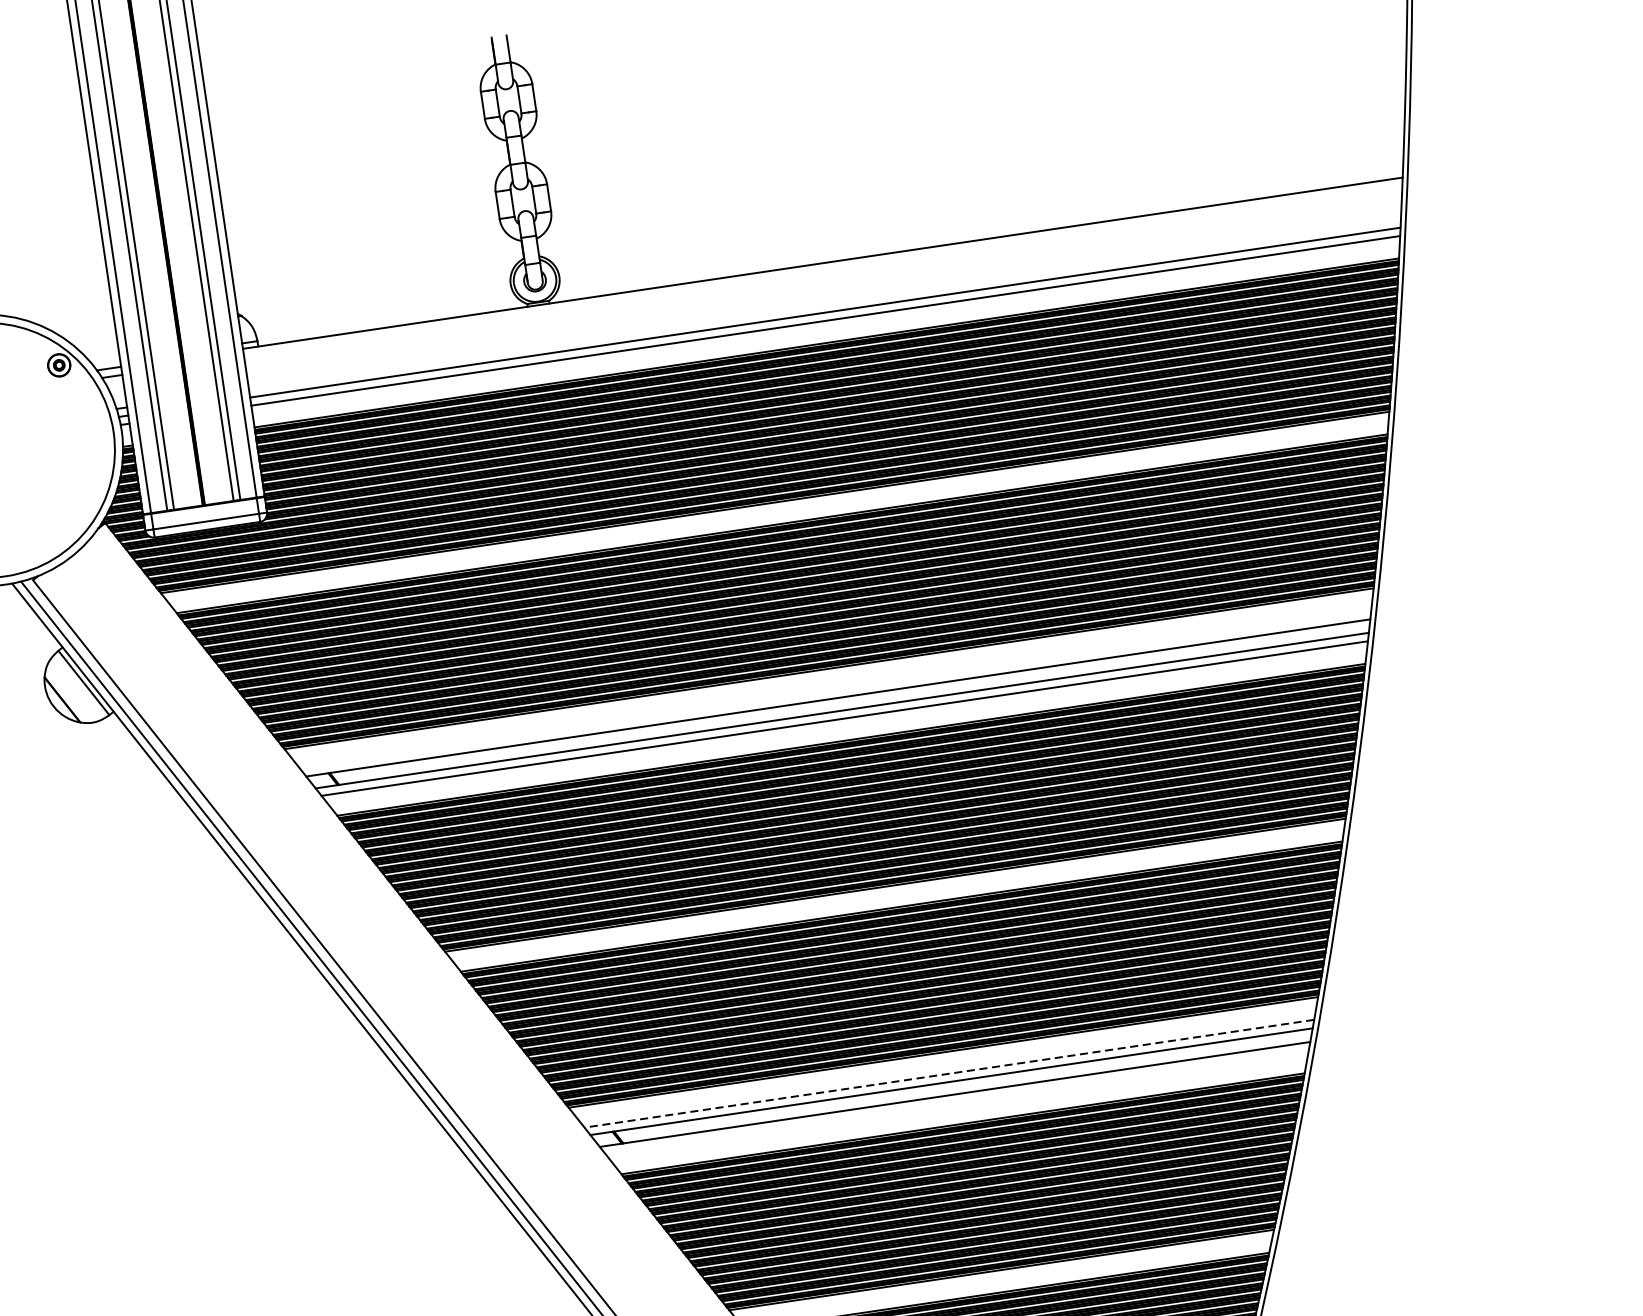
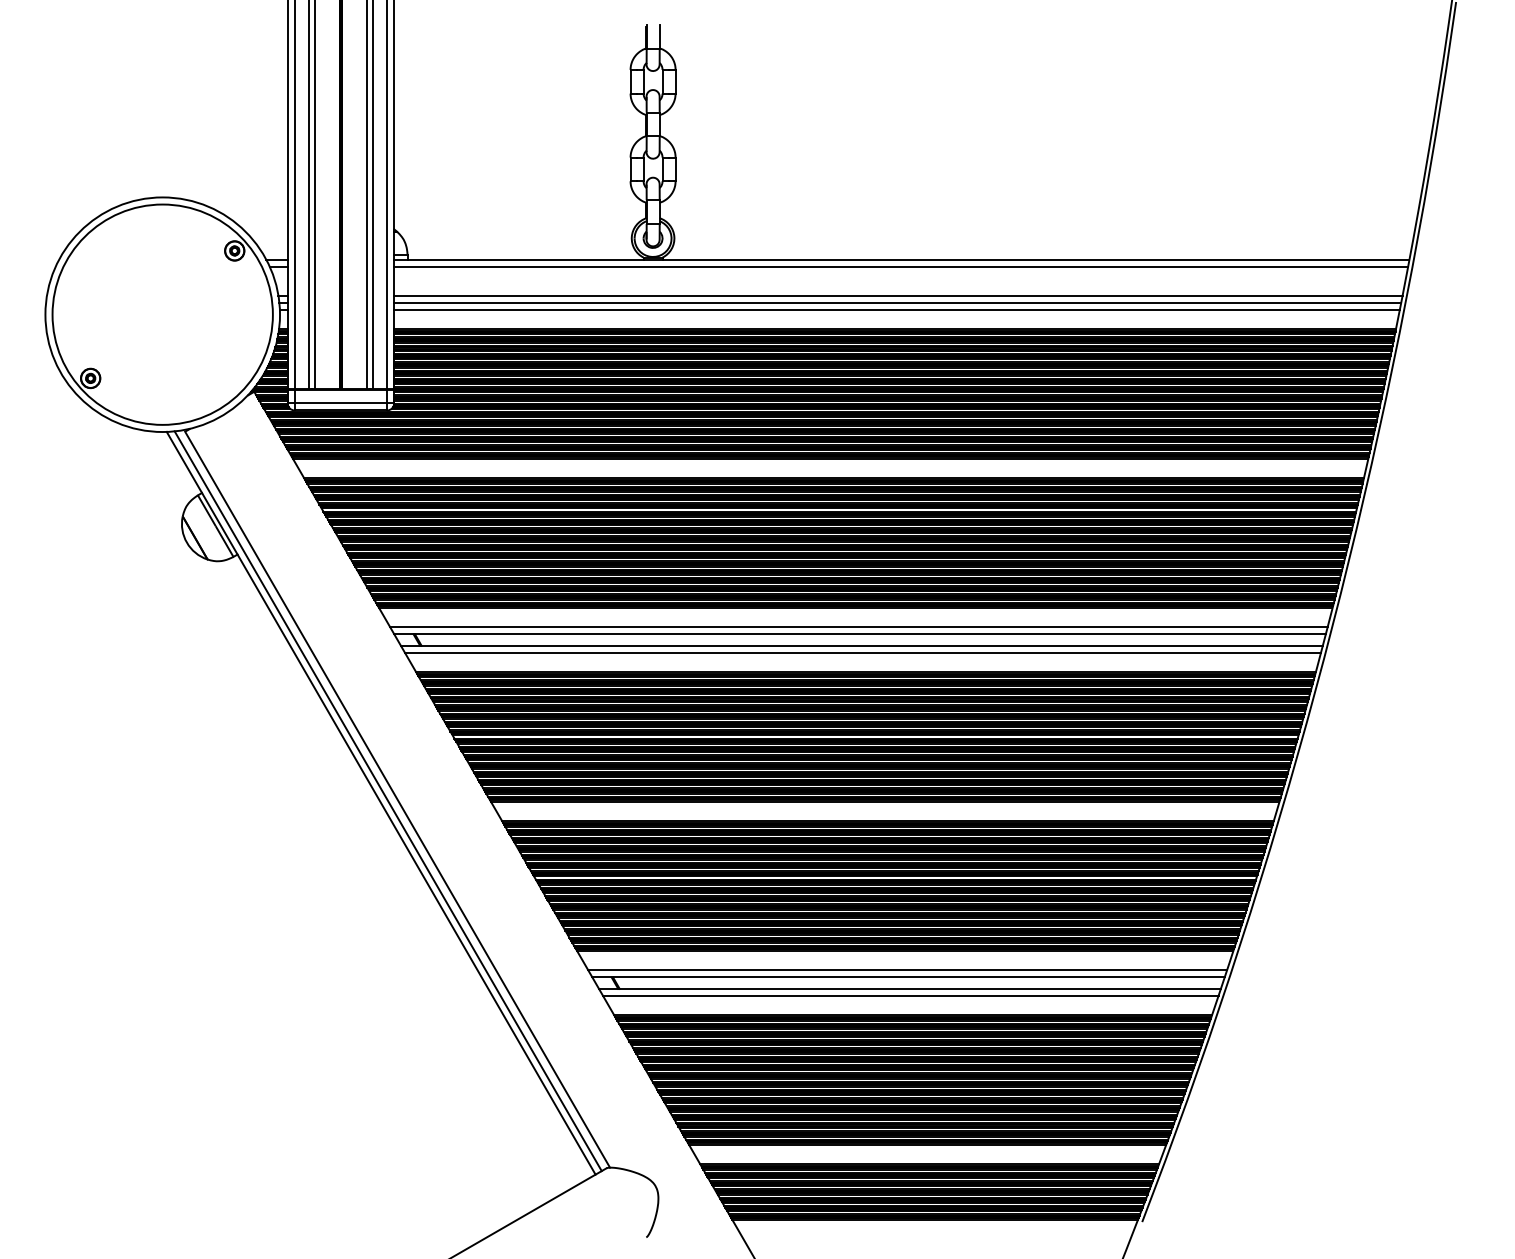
line: (823, 271) -> (901, 267), added
line: (825, 304) -> (898, 295), added
line: (835, 690) -> (858, 627), added
line: (949, 1073) -> (907, 970), dashed -> solid
line: (956, 1101) -> (910, 995), added

